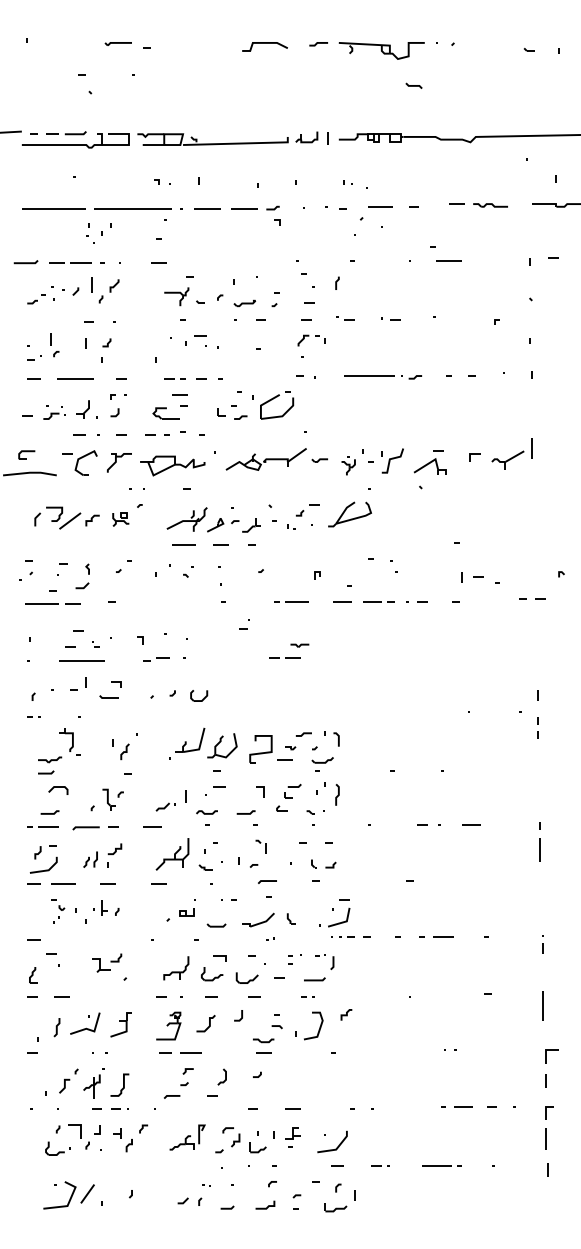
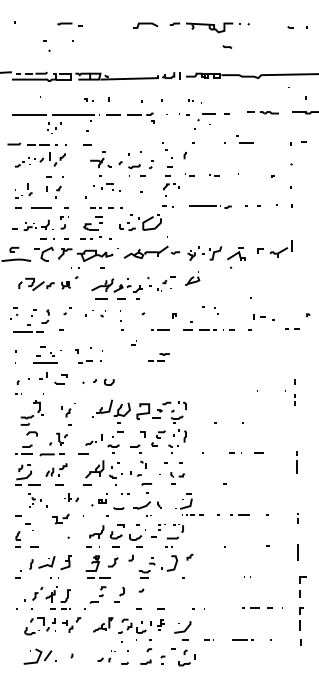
part: (350, 507) -> (192, 278), size x0.6
part: (106, 907) -> (71, 497), moved
part: (106, 962) -> (60, 518), moved

